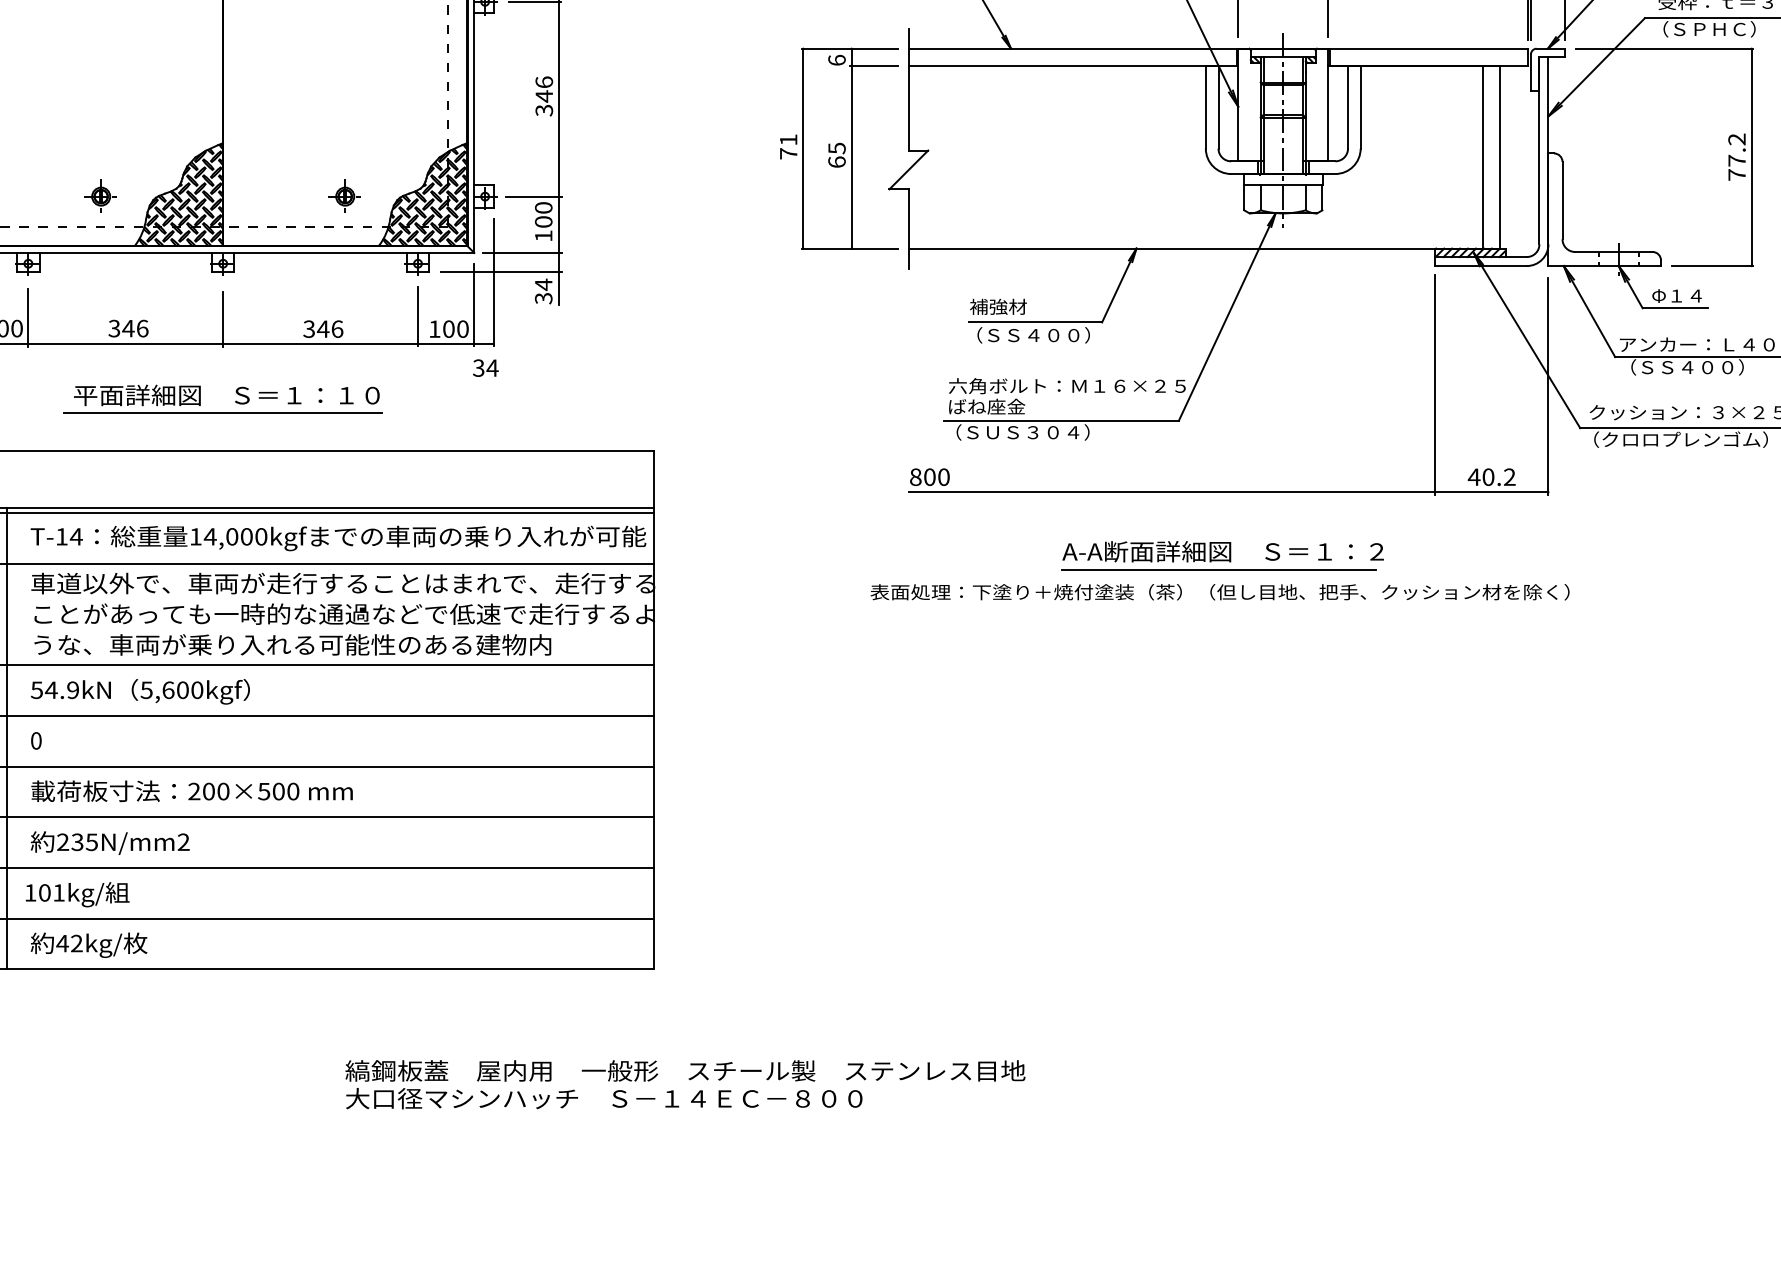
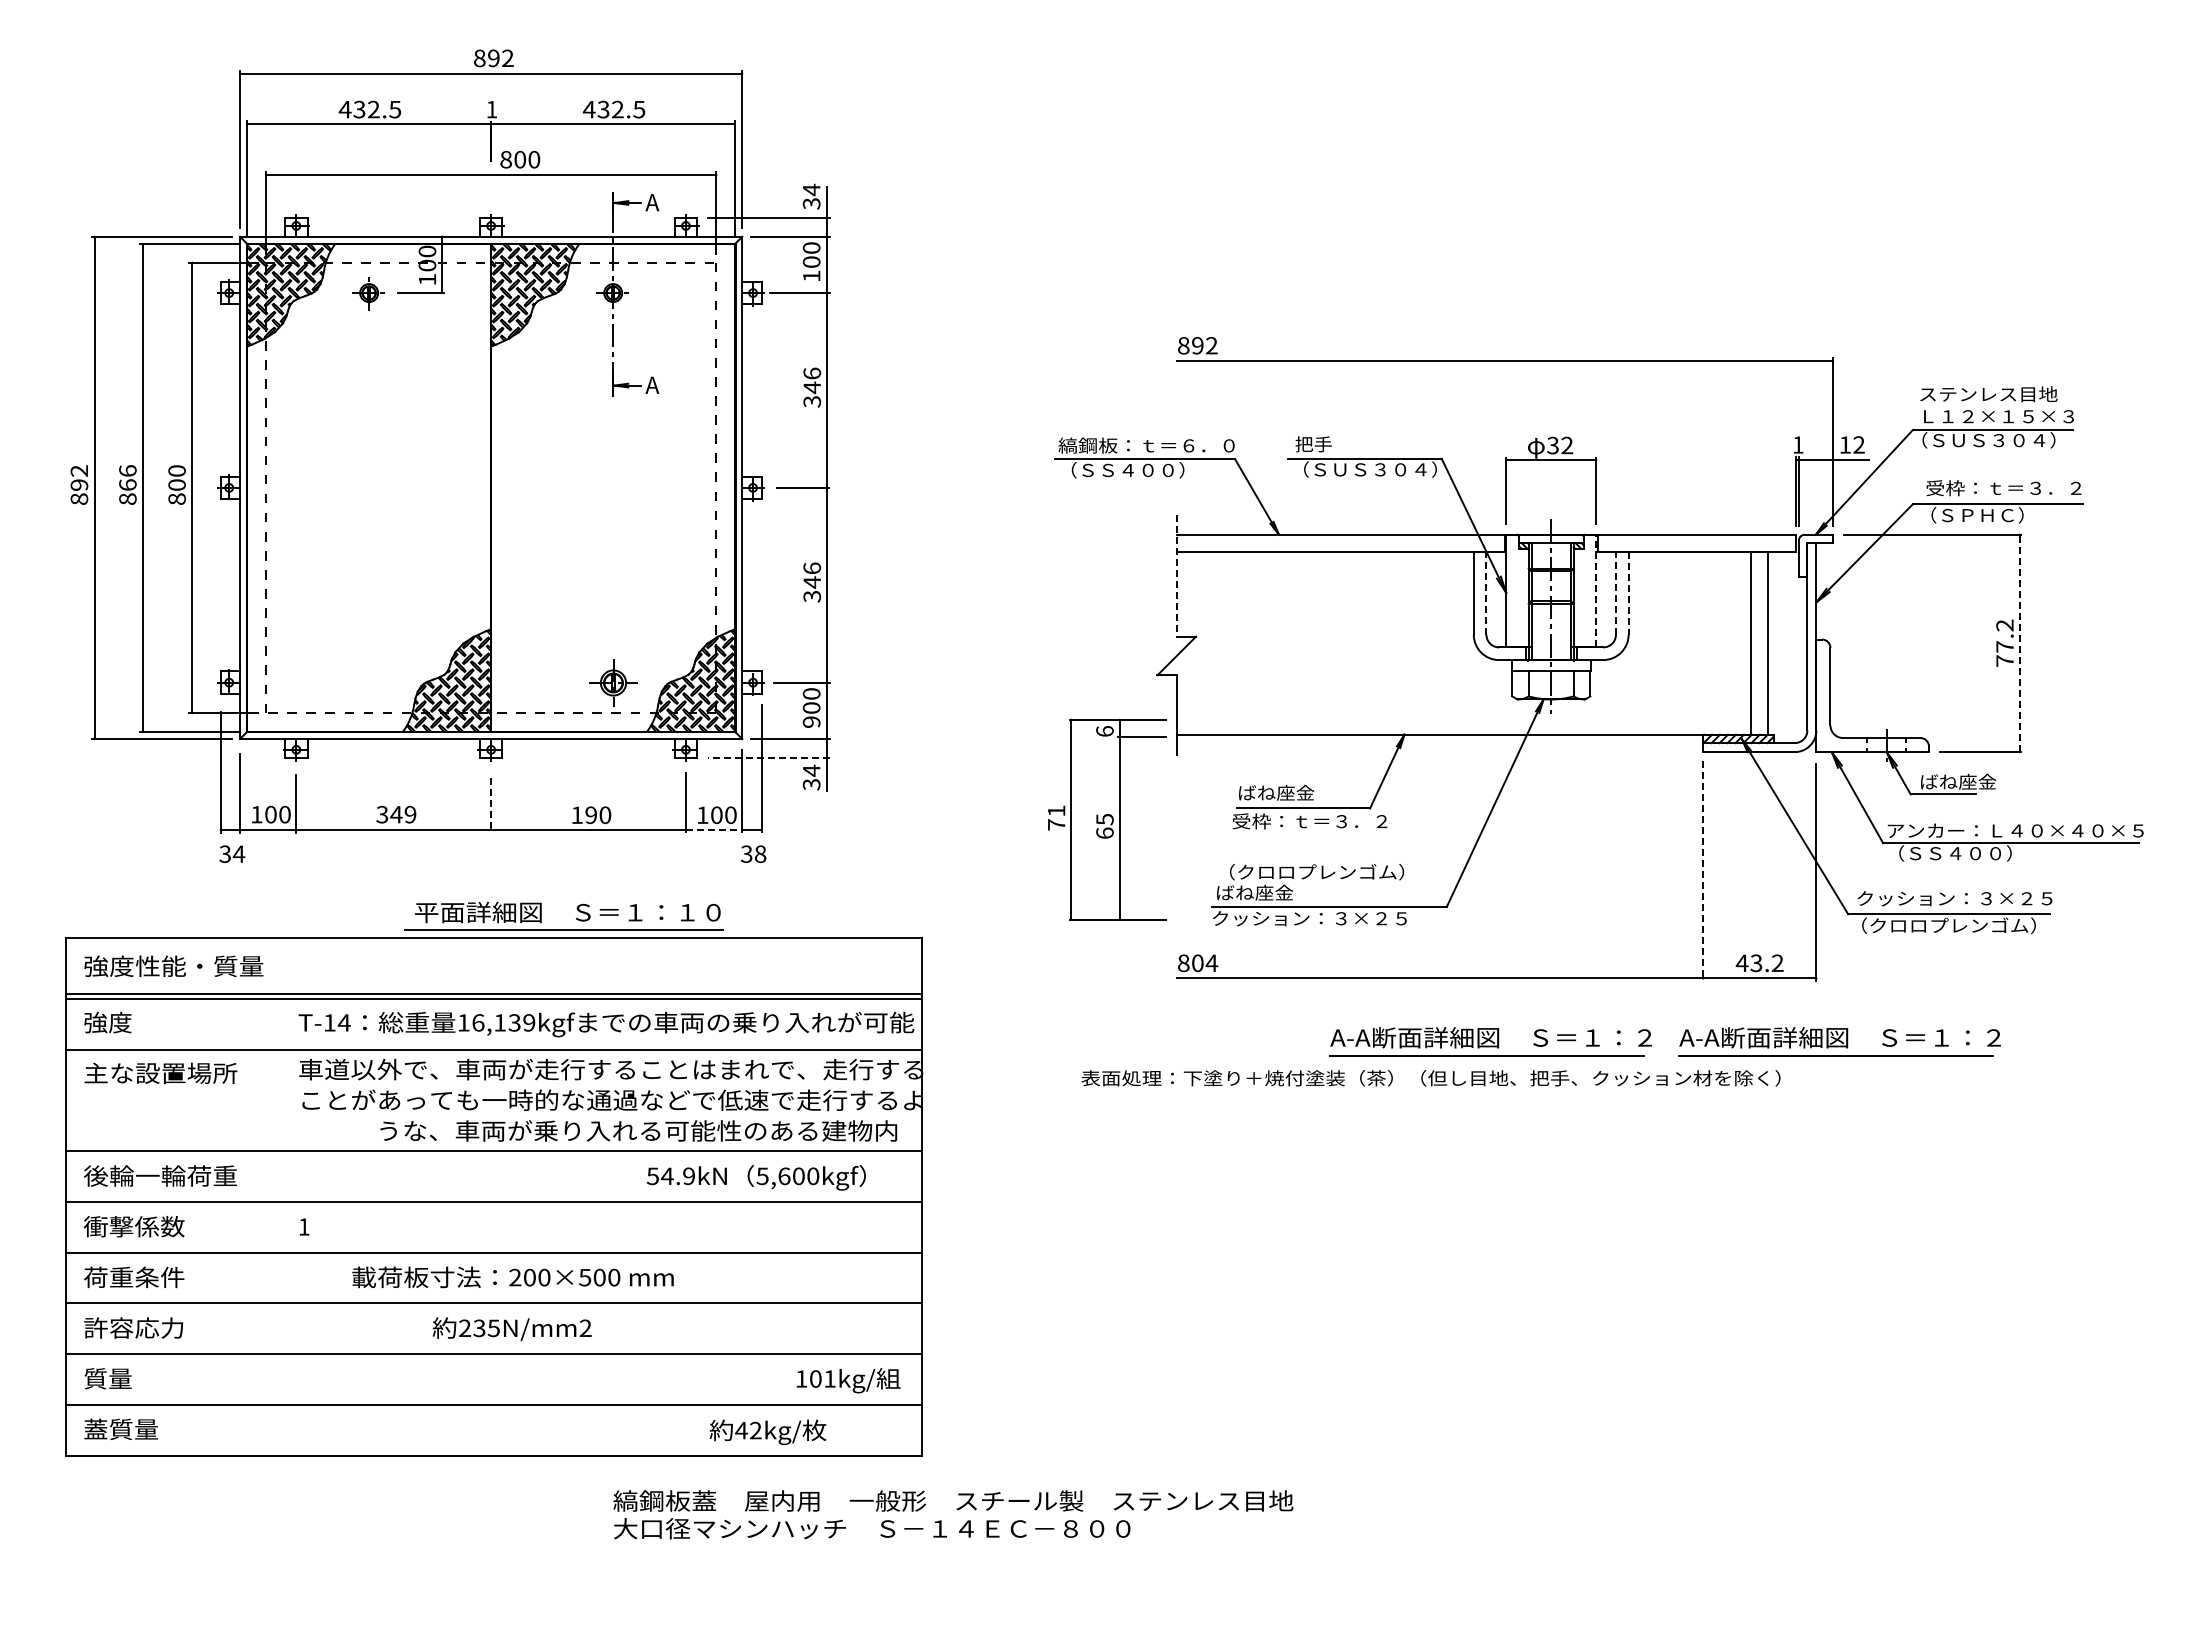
line: (908, 89) -> (1176, 575), solid -> dashed
line: (1328, 104) -> (1596, 590), solid -> dashed
line: (1218, 107) -> (1486, 593), solid -> dashed
line: (1347, 107) -> (1615, 593), solid -> dashed
line: (1360, 107) -> (1628, 593), solid -> dashed
part: (839, 148) -> (1107, 819), moved
line: (1751, 157) -> (2019, 643), solid -> dashed
part: (100, 195) -> (368, 681), removed
part: (344, 195) -> (612, 681), size x1.4
text: (543, 235) -> (811, 721), 100 -> 900
line: (501, 272) -> (769, 758), solid -> dashed
text: (1690, 295) -> (1958, 781), Φ１４ -> ばね座金
text: (1008, 306) -> (1276, 792), 補強材 -> ばね座金
line: (223, 319) -> (491, 805), solid -> dashed
text: (142, 328) -> (410, 814), 346 -> 349
text: (323, 329) -> (591, 815), 346 -> 190
text: (1041, 335) -> (1309, 821), （ＳＳ４００） -> 受枠：ｔ＝３．２
line: (446, 343) -> (714, 829), solid -> dashed
text: (492, 368) -> (760, 854), 34 -> 38
line: (1435, 385) -> (1703, 871), solid -> dashed
text: (1067, 386) -> (1335, 872), 六角ボルト：Ｍ１６×２５ -> （クロロプレンゴム）
part: (235, 401) -> (576, 918), moved
text: (1041, 432) -> (1309, 918), （ＳＵＳ３０４） -> クッション：３×２５
text: (1488, 476) -> (1756, 962), 40.2 -> 43.2
text: (943, 477) -> (1211, 963), 800 -> 804
text: (235, 536) -> (503, 1022), 14,000kgf -> 16,139kgf
part: (1571, 555) -> (1839, 1041), added
text: (1219, 592) -> (1430, 1078), moved
text: (292, 644) -> (638, 1130), moved
text: (139, 691) -> (755, 1177), moved
line: (6, 738) -> (274, 1224), removed
text: (36, 740) -> (304, 1226), 0 -> 1
text: (191, 791) -> (512, 1277), moved
text: (109, 843) -> (511, 1329), moved
text: (77, 894) -> (848, 1380), moved
text: (88, 945) -> (767, 1432), moved
text: (685, 1084) -> (953, 1514), moved

